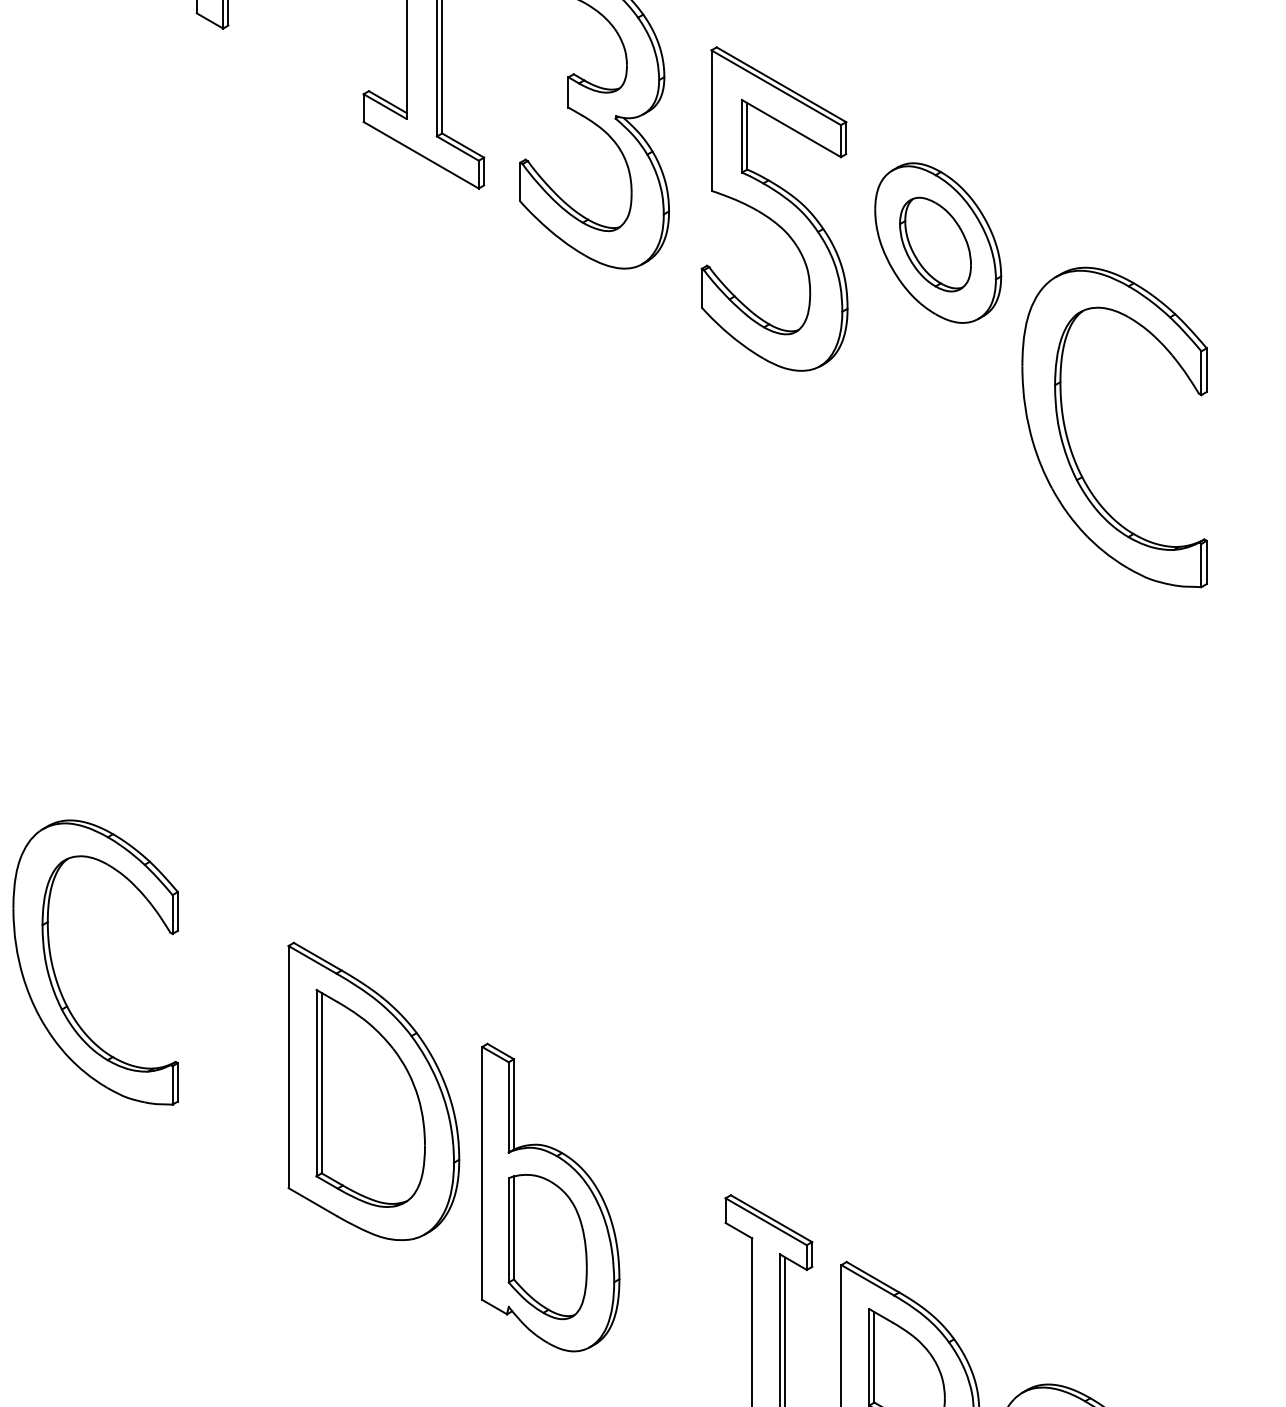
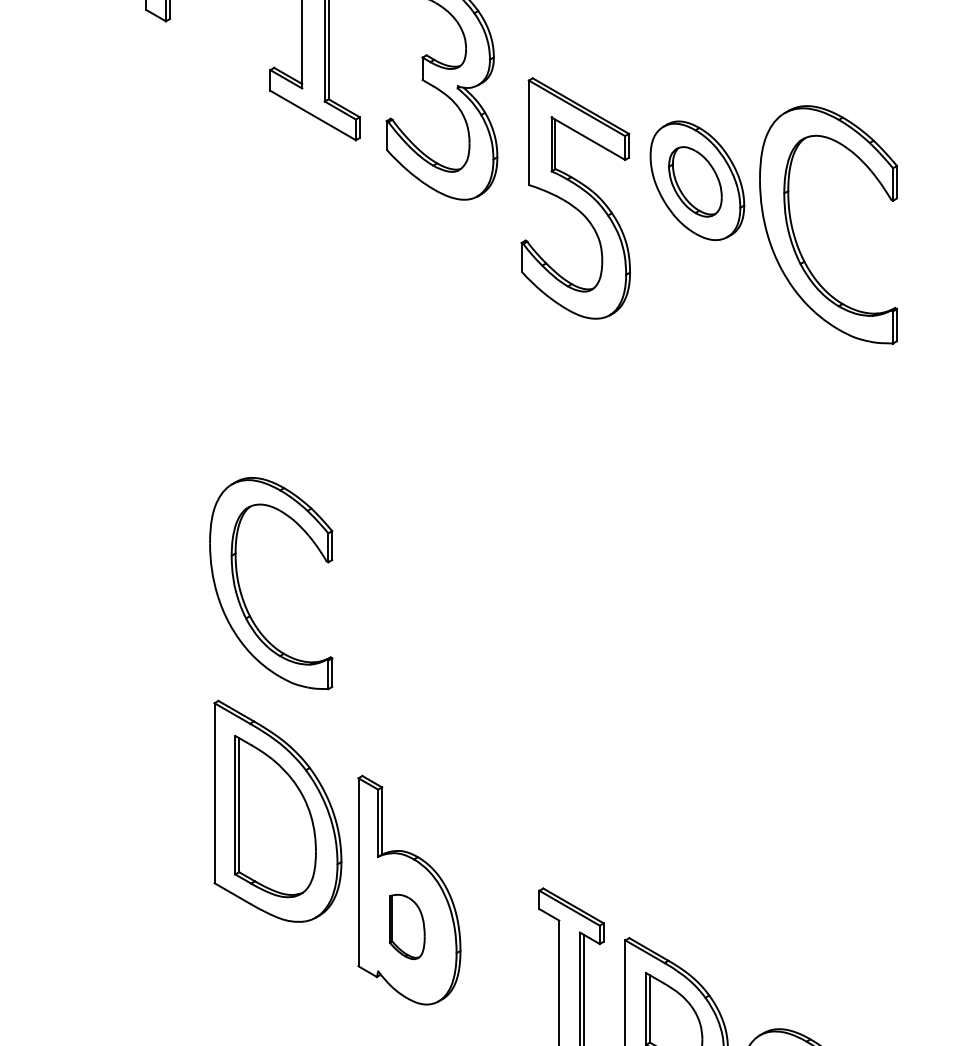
part: (774, 209) -> (575, 198), moved
part: (1070, 441) -> (795, 235), moved
part: (55, 971) -> (241, 590), moved
part: (548, 1246) -> (407, 926), size x0.6

